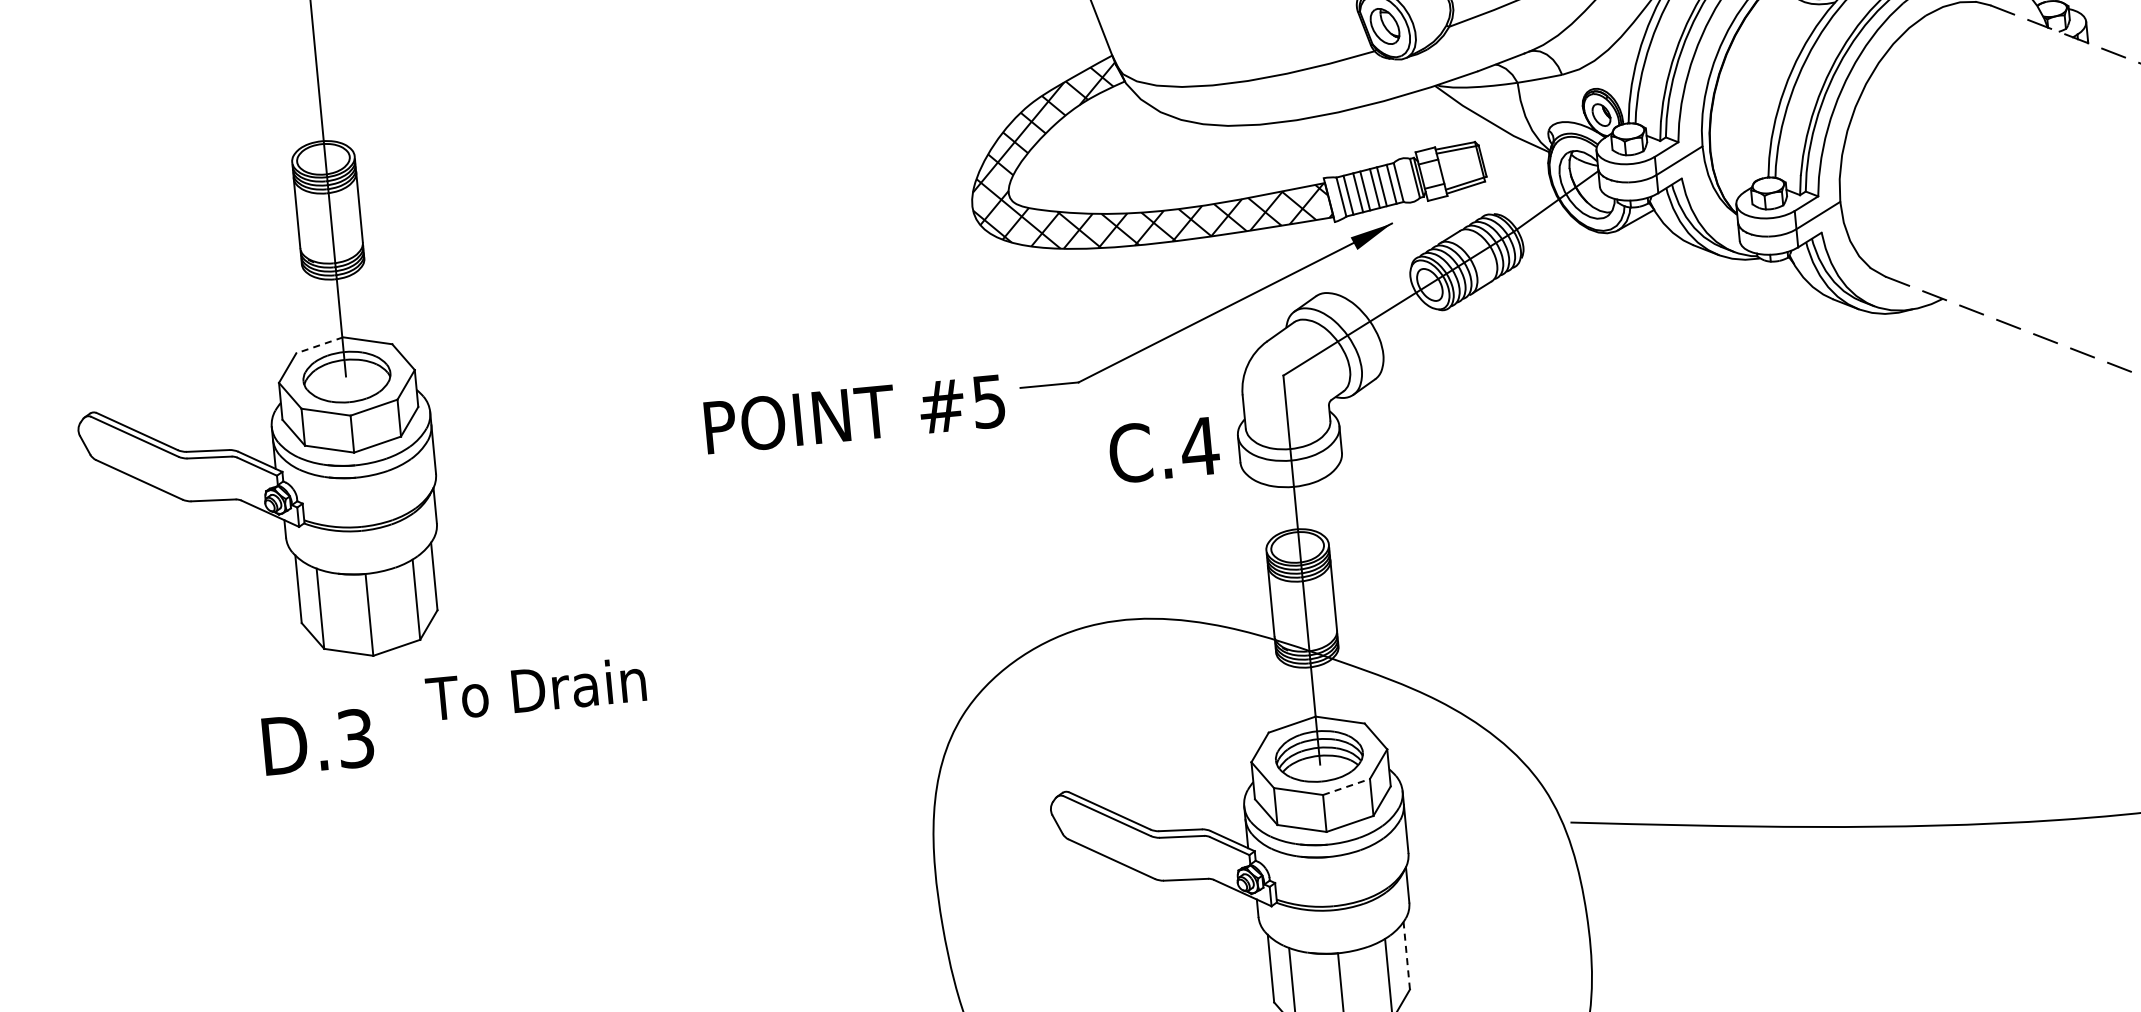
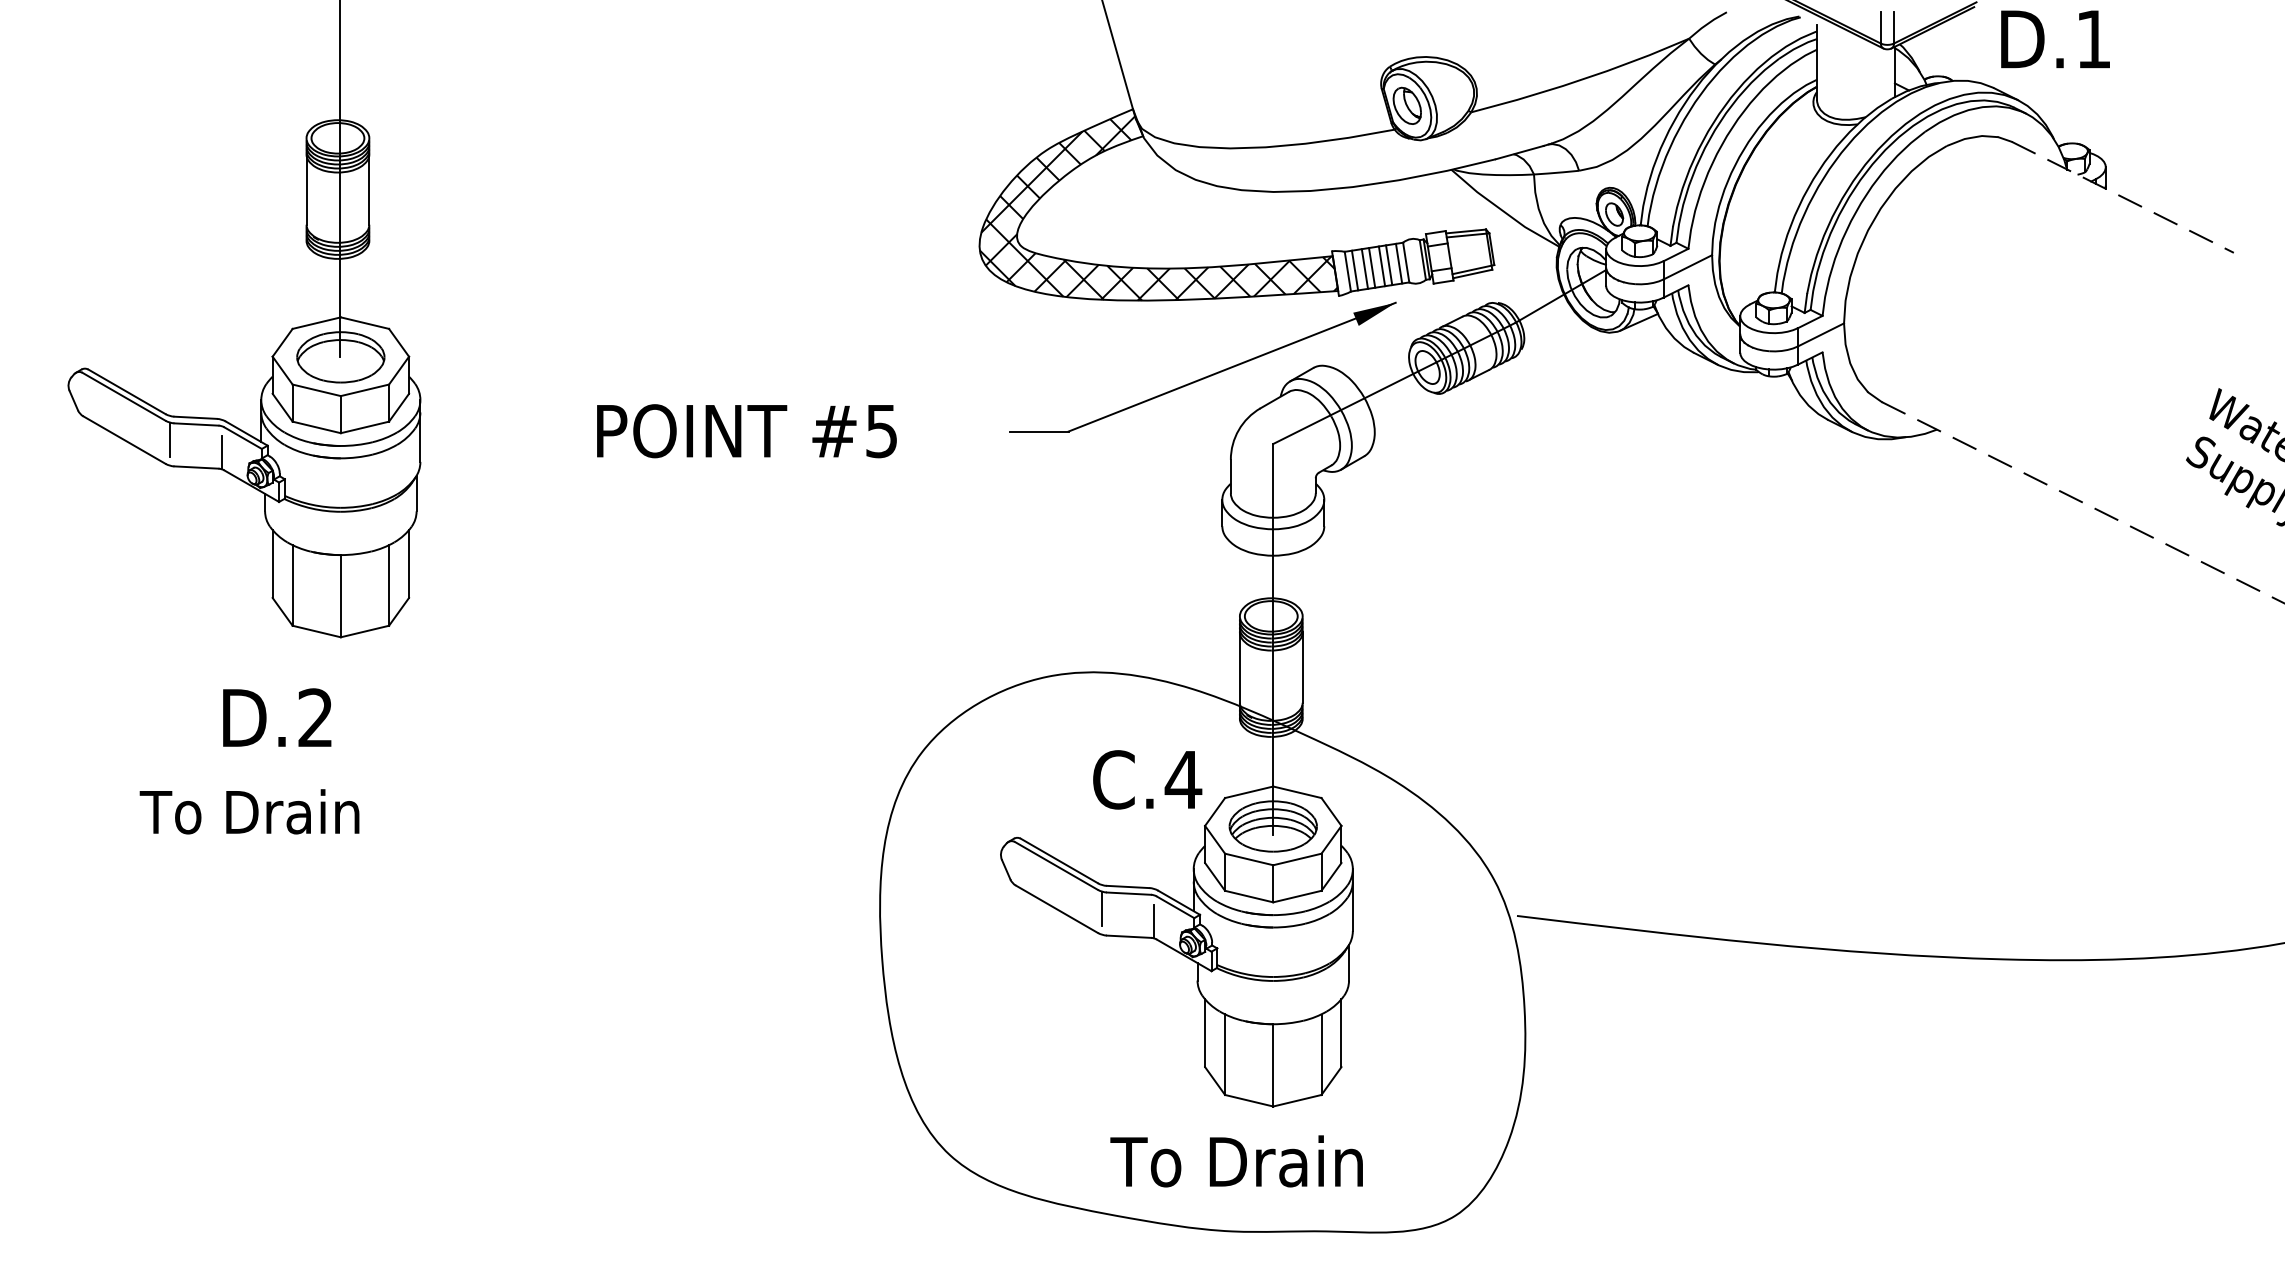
line: (319, 345) -> (316, 323), dashed -> solid
text: (854, 414) -> (746, 431), moved
text: (1164, 449) -> (1147, 779), moved
line: (184, 475) -> (169, 439), added
line: (237, 483) -> (221, 452), added
text: (535, 688) -> (249, 811), moved
text: (355, 738) -> (315, 717), D.3 -> D.2
line: (1346, 787) -> (1297, 859), dashed -> solid
line: (1157, 854) -> (1102, 908), added
line: (1210, 862) -> (1154, 921), added
line: (1406, 956) -> (1341, 1033), dashed -> solid

